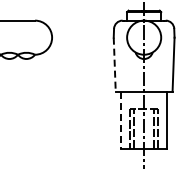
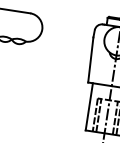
line: (114, 65) -> (90, 60), dashed -> solid
line: (121, 120) -> (89, 107), dashed -> solid

